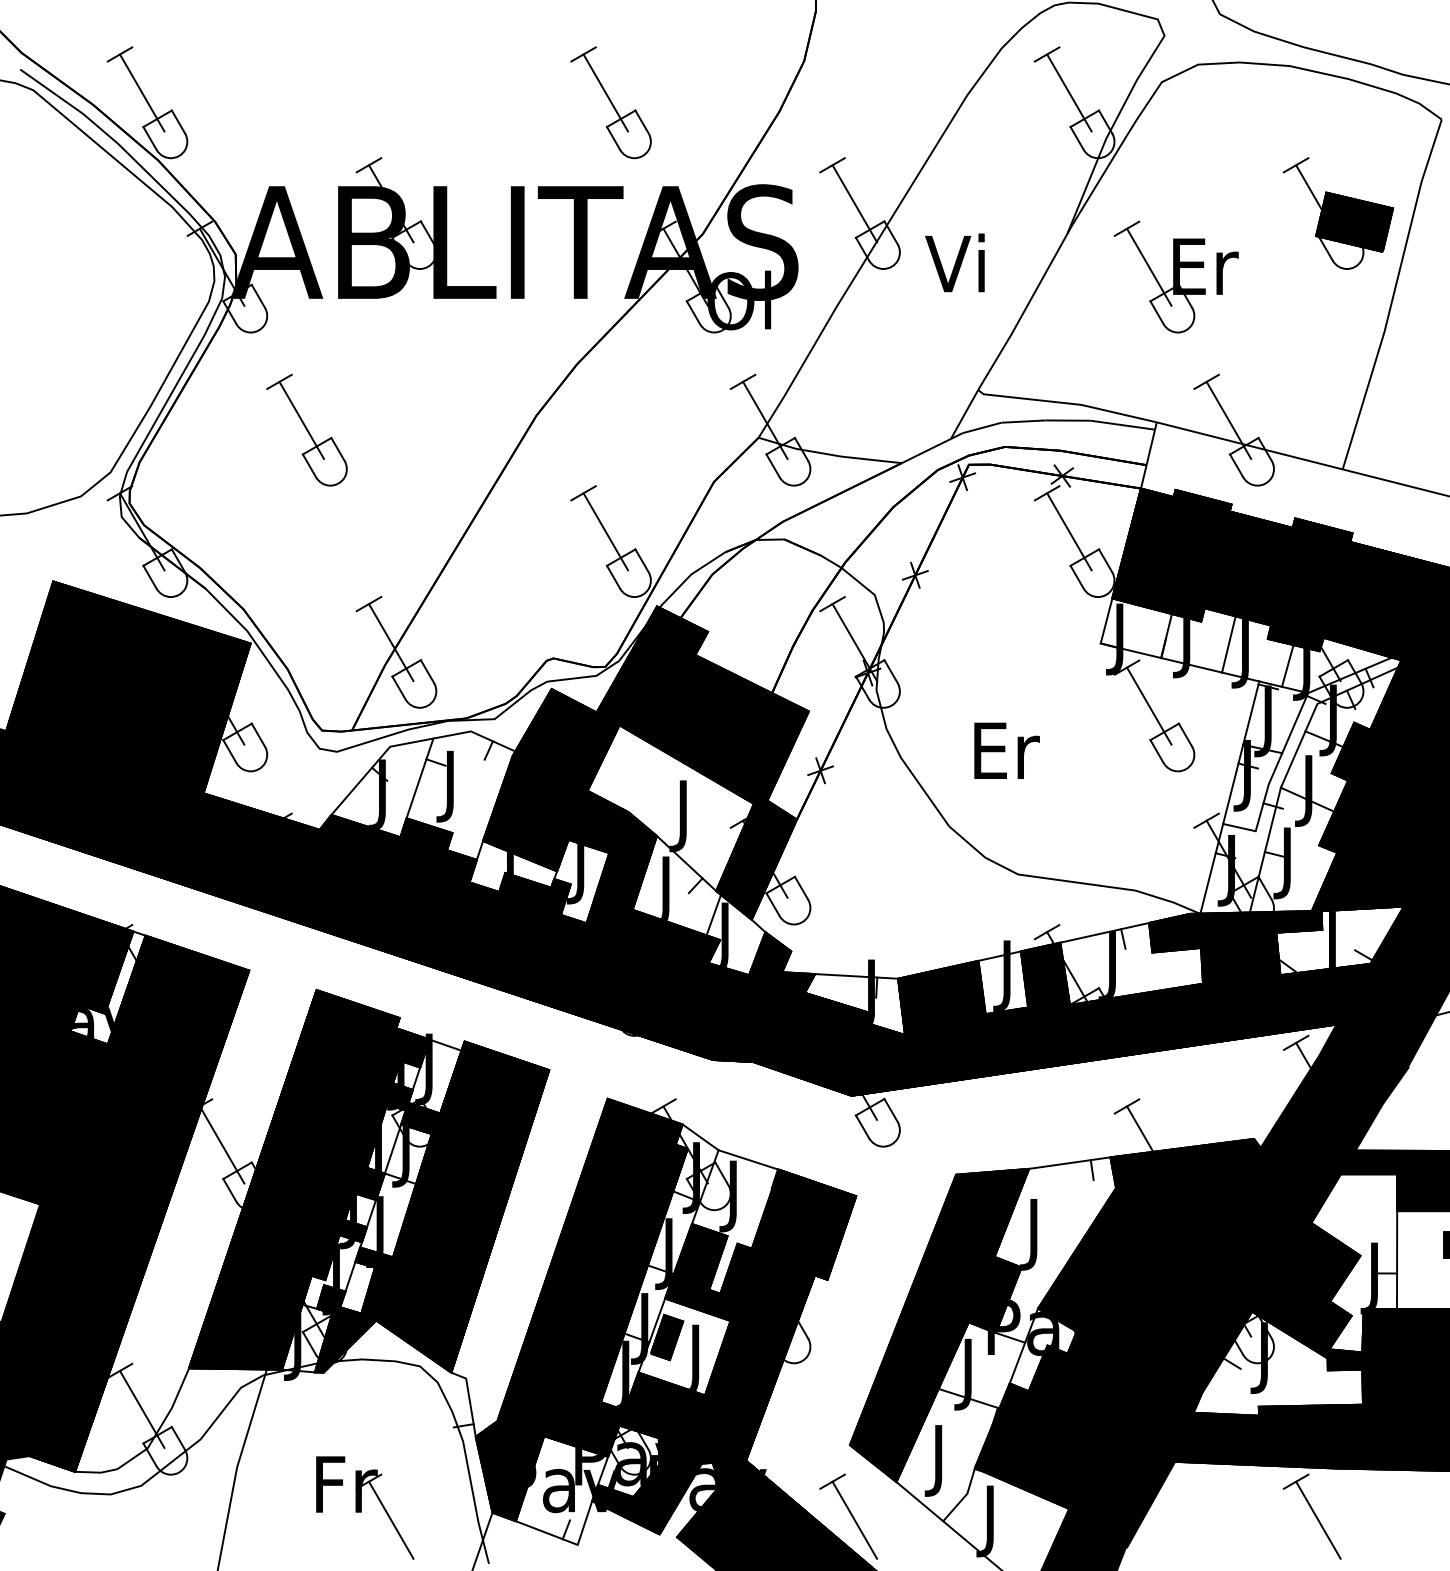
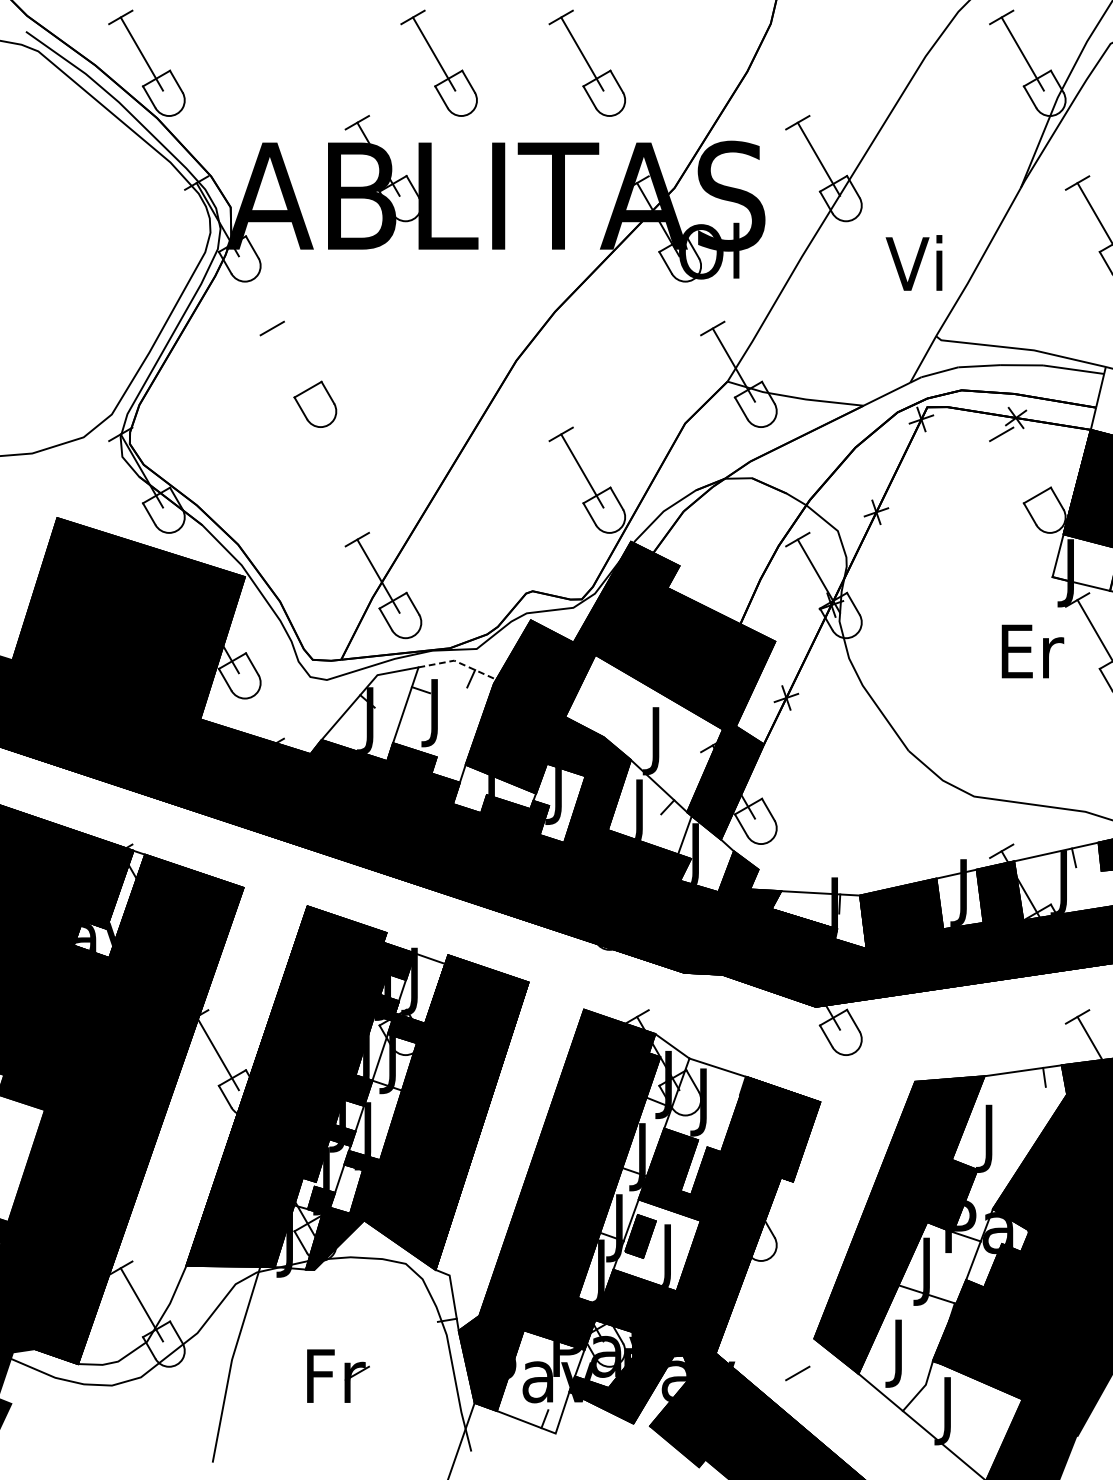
part: (454, 102) -> (438, 63), added
text: (954, 262) -> (913, 262), moved
line: (301, 419) -> (293, 364), removed
line: (1069, 531) -> (1022, 470), removed
line: (475, 733) -> (458, 662), solid -> dashed
text: (1006, 750) -> (1032, 651), moved
line: (391, 1519) -> (378, 1409), removed
line: (854, 1519) -> (818, 1409), removed

